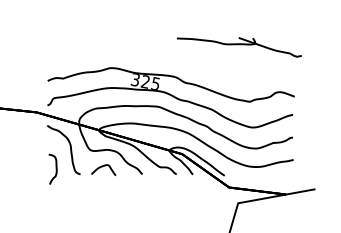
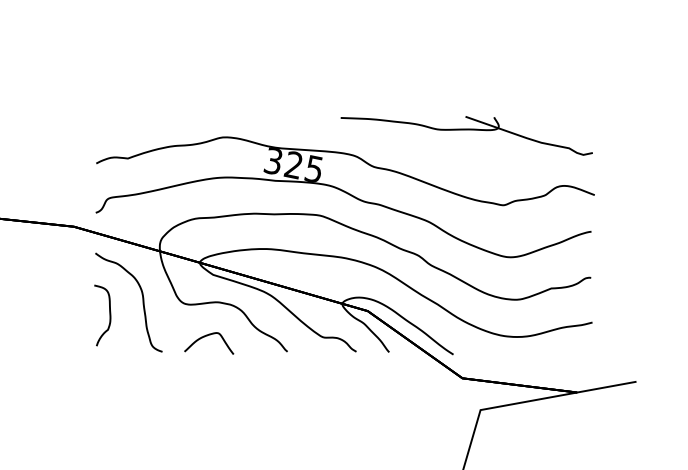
part: (238, 47) -> (465, 136), moved
curve: (55, 168) -> (107, 313), moved

